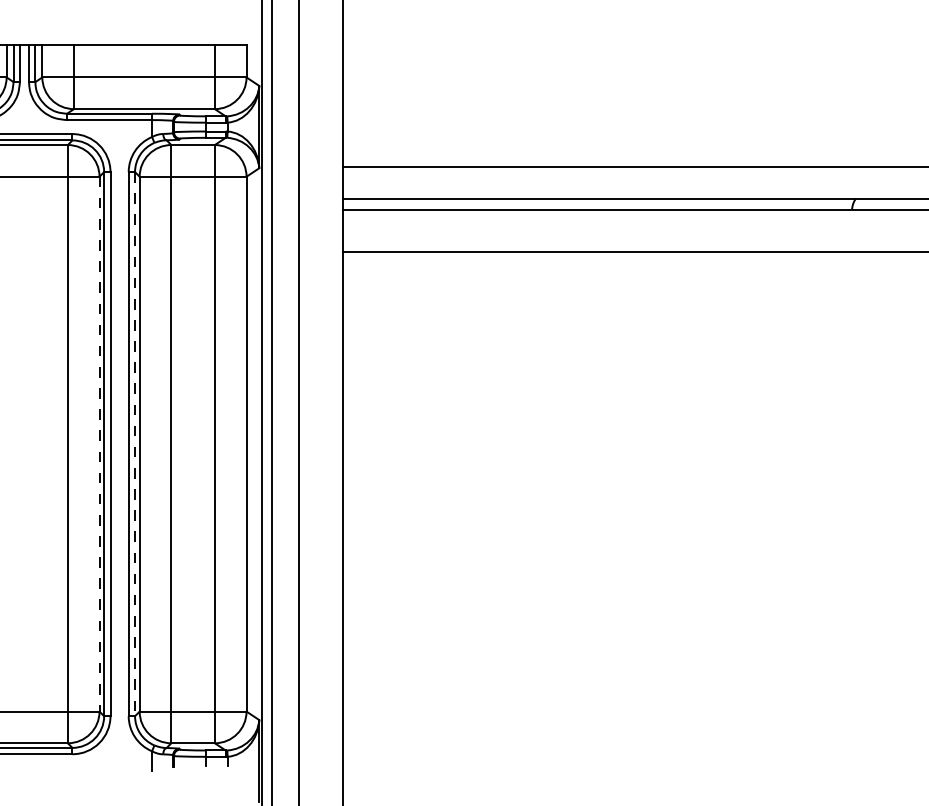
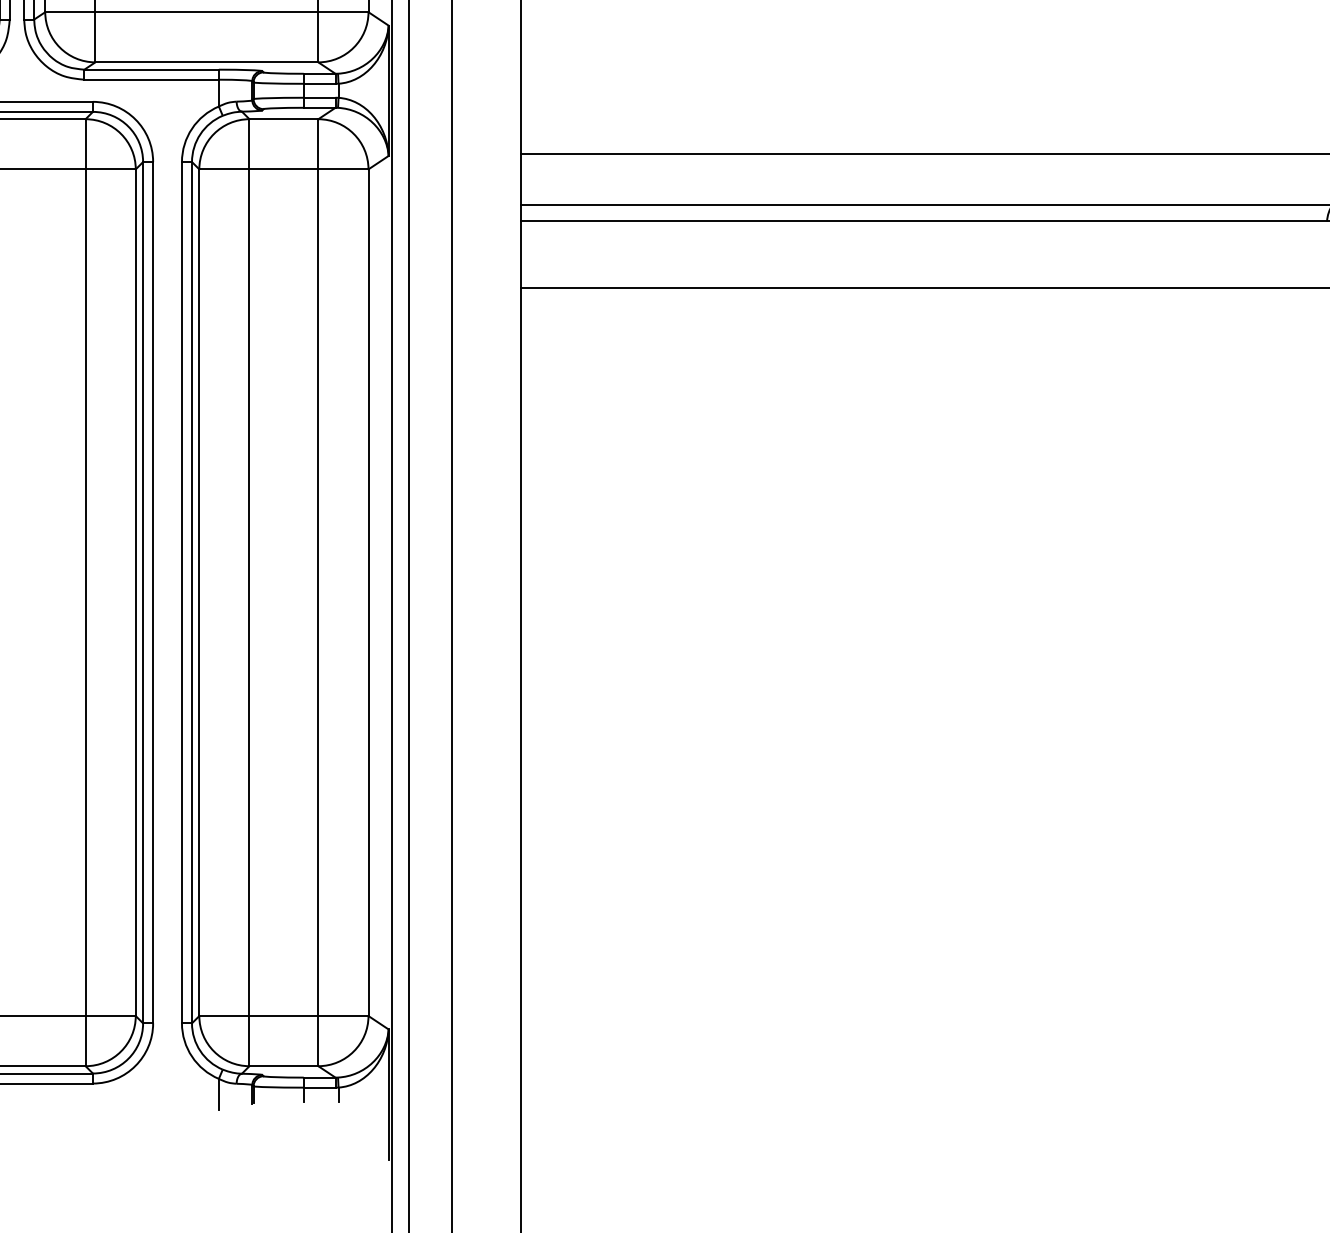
line: (99, 444) -> (135, 593), dashed -> solid
line: (135, 444) -> (192, 593), dashed -> solid

